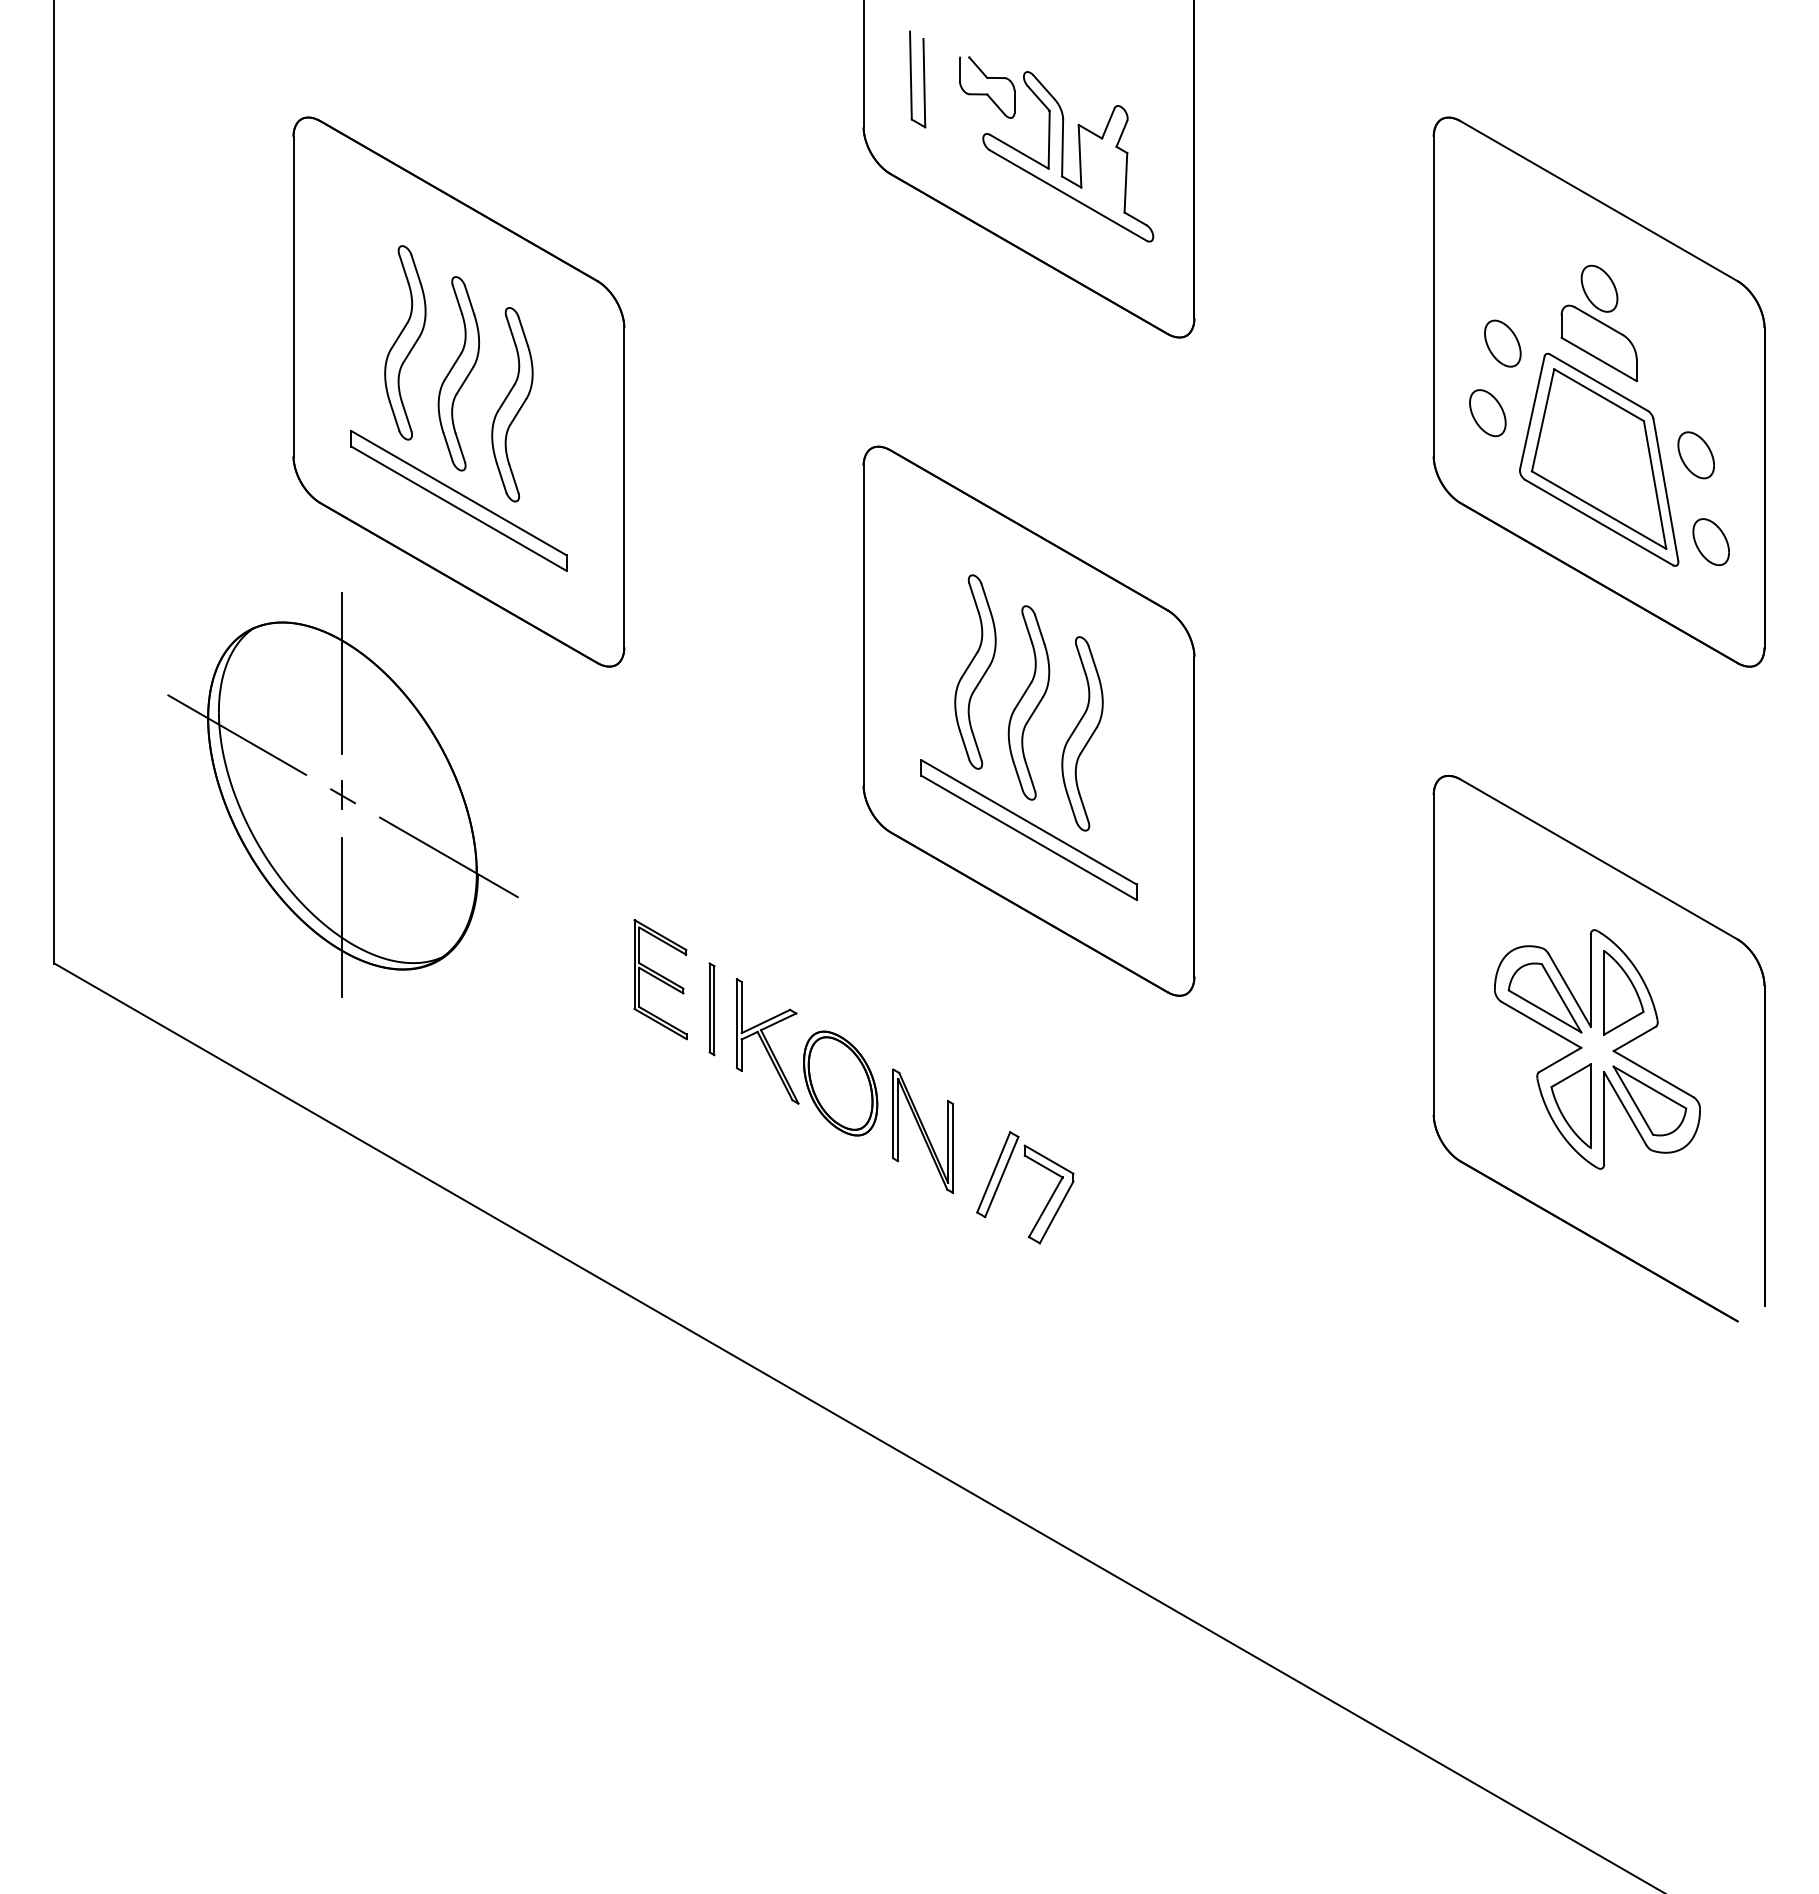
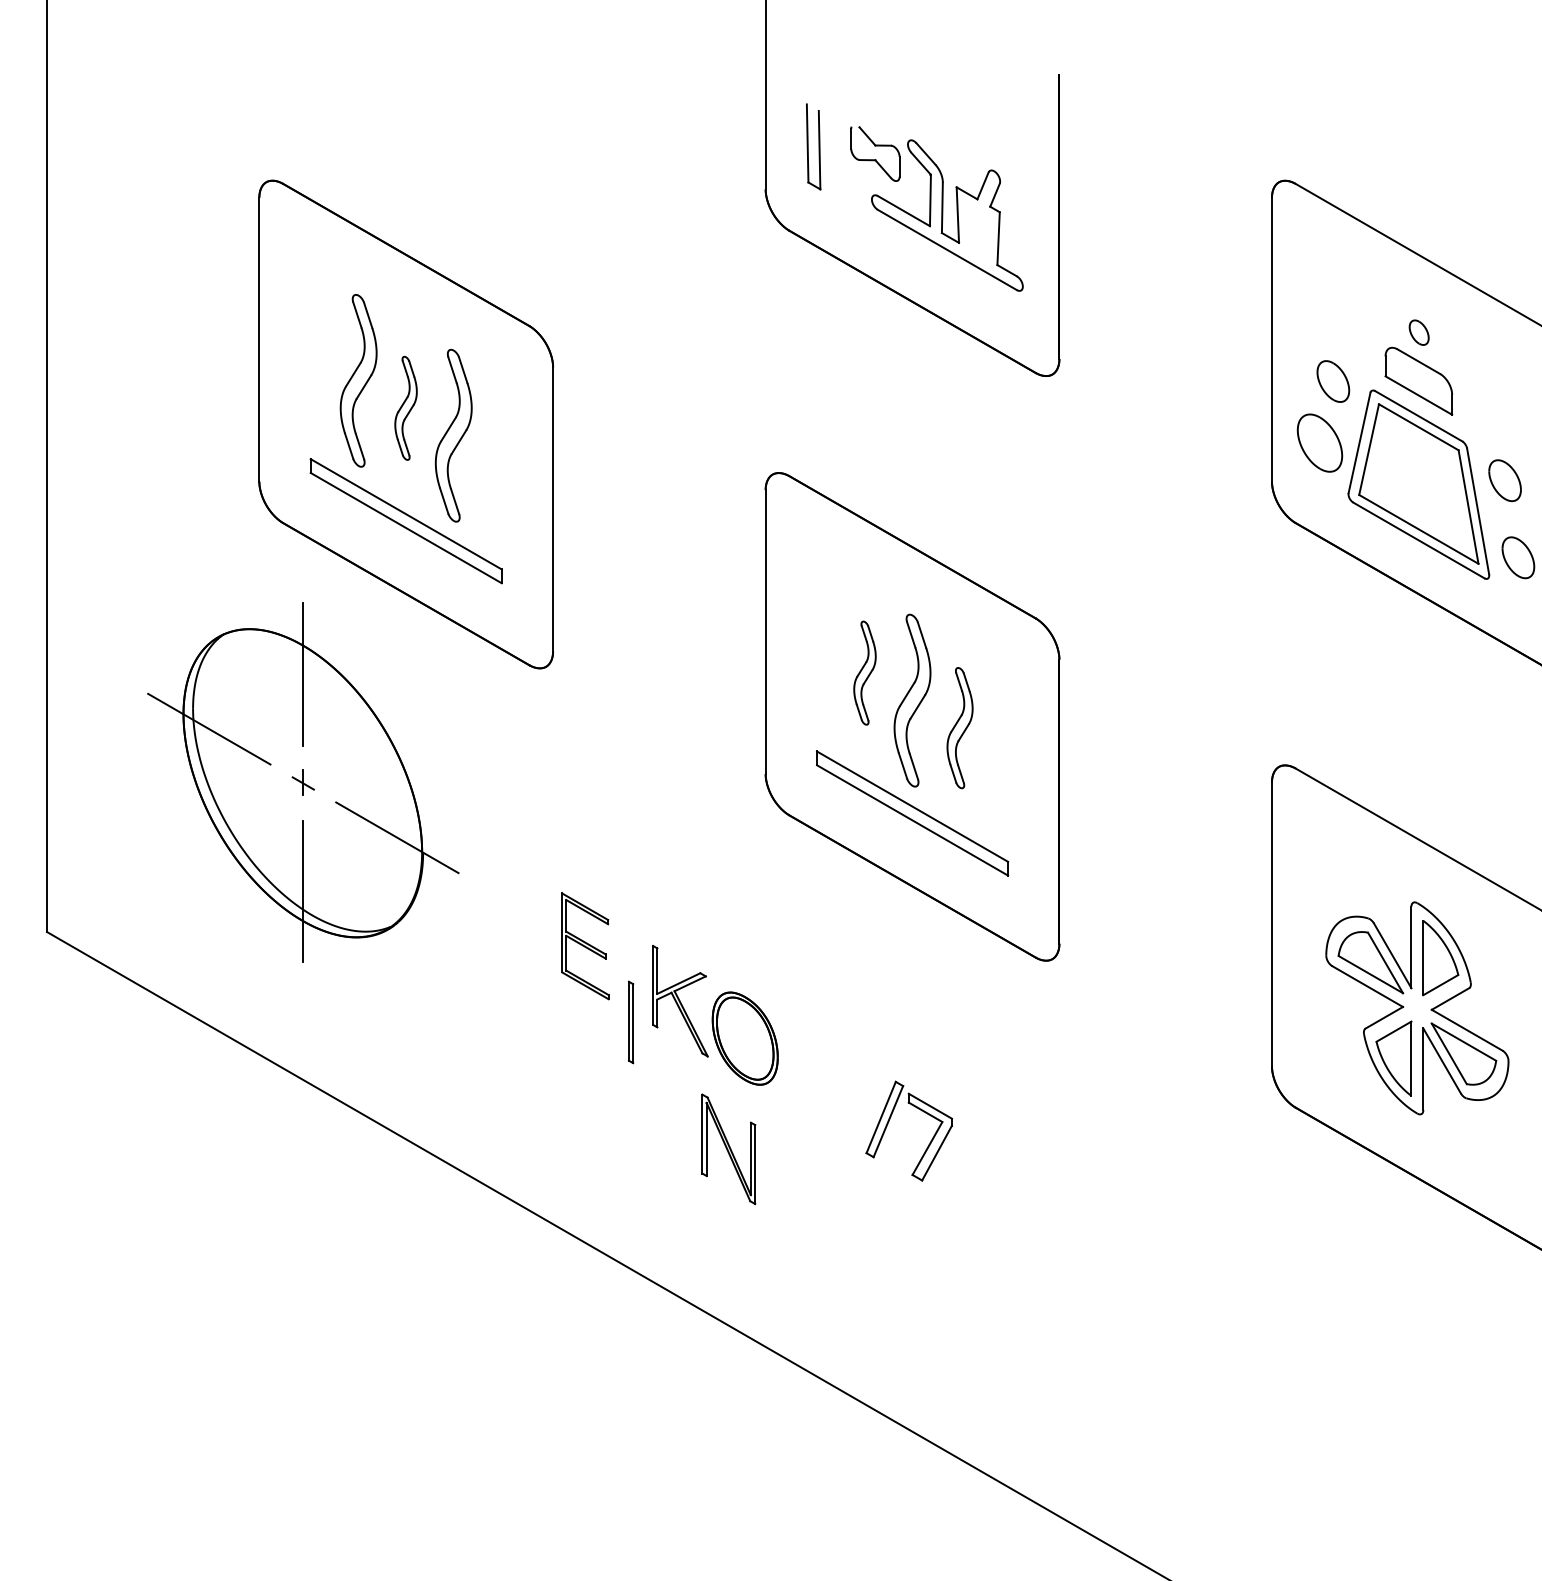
part: (1599, 288) -> (1419, 332), size x0.6
part: (458, 373) -> (405, 408), size x0.6
part: (1487, 413) -> (1319, 443), size x1.4
part: (975, 671) -> (865, 672), size x0.6
part: (1082, 733) -> (960, 727), size x0.7
part: (711, 1009) -> (630, 1022), moved
part: (922, 1130) -> (728, 1148), moved

